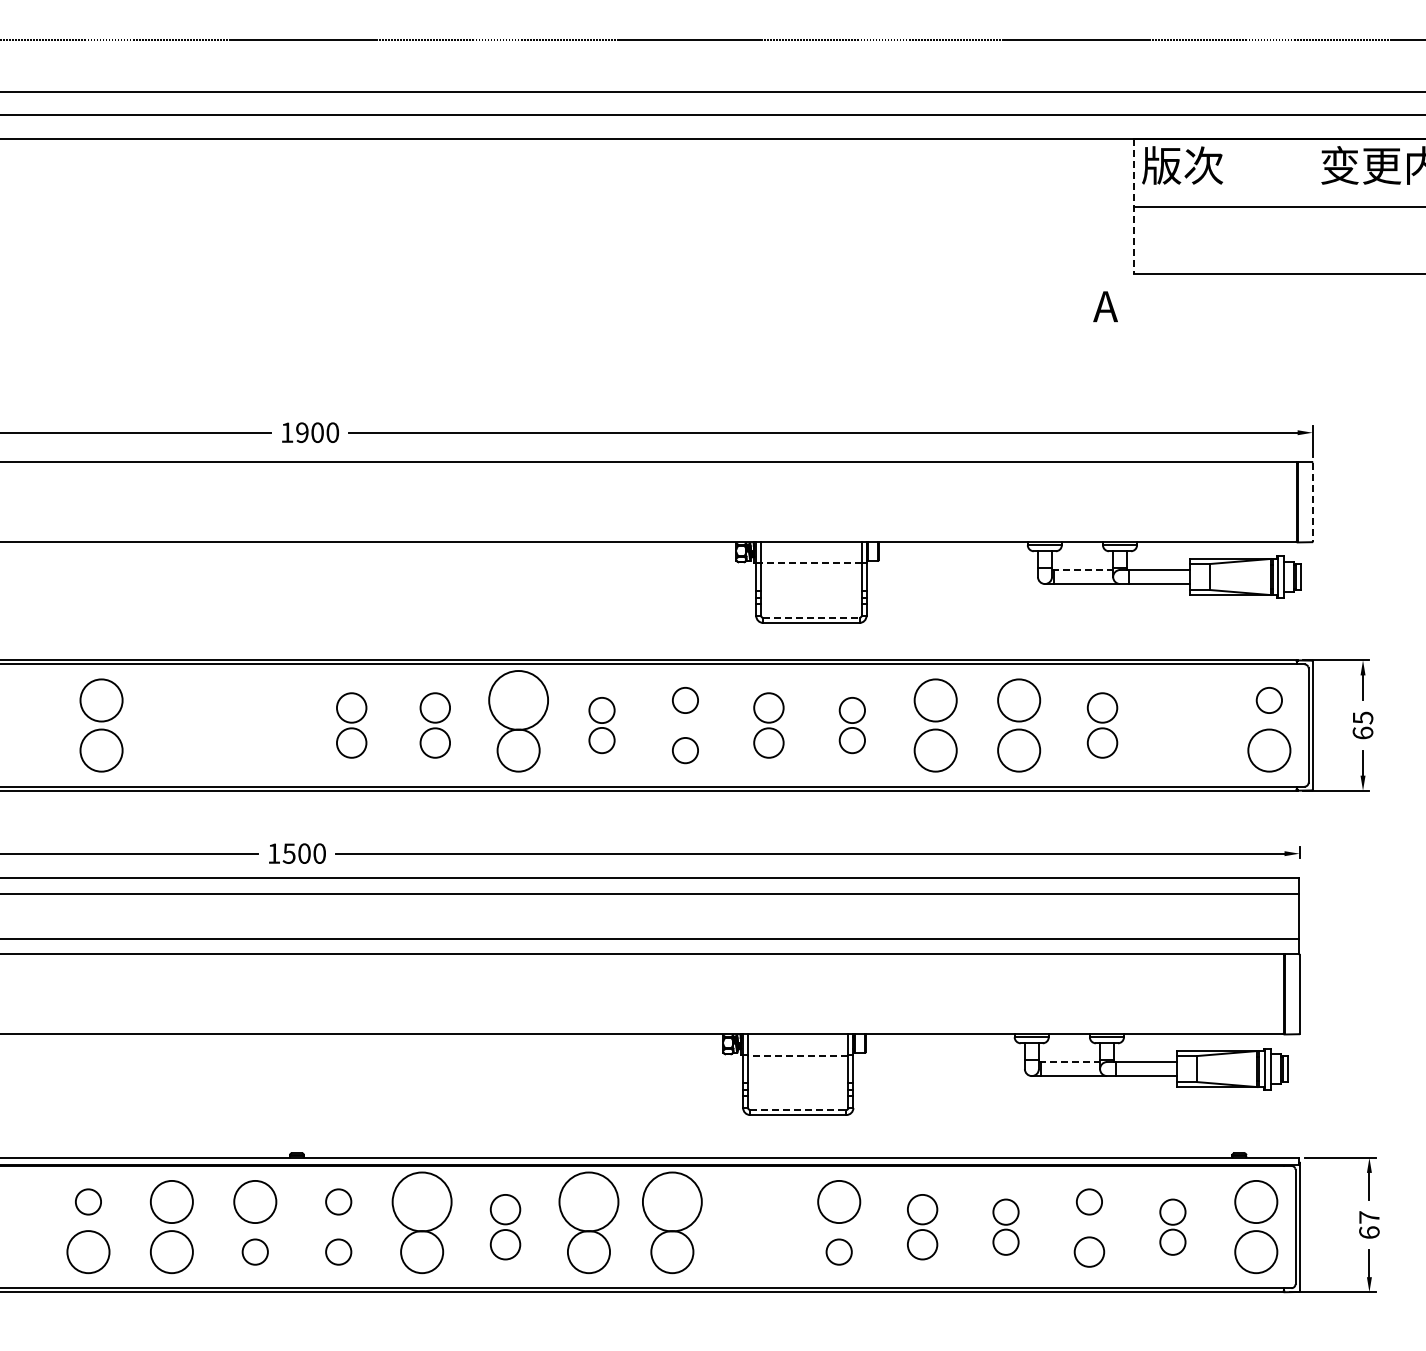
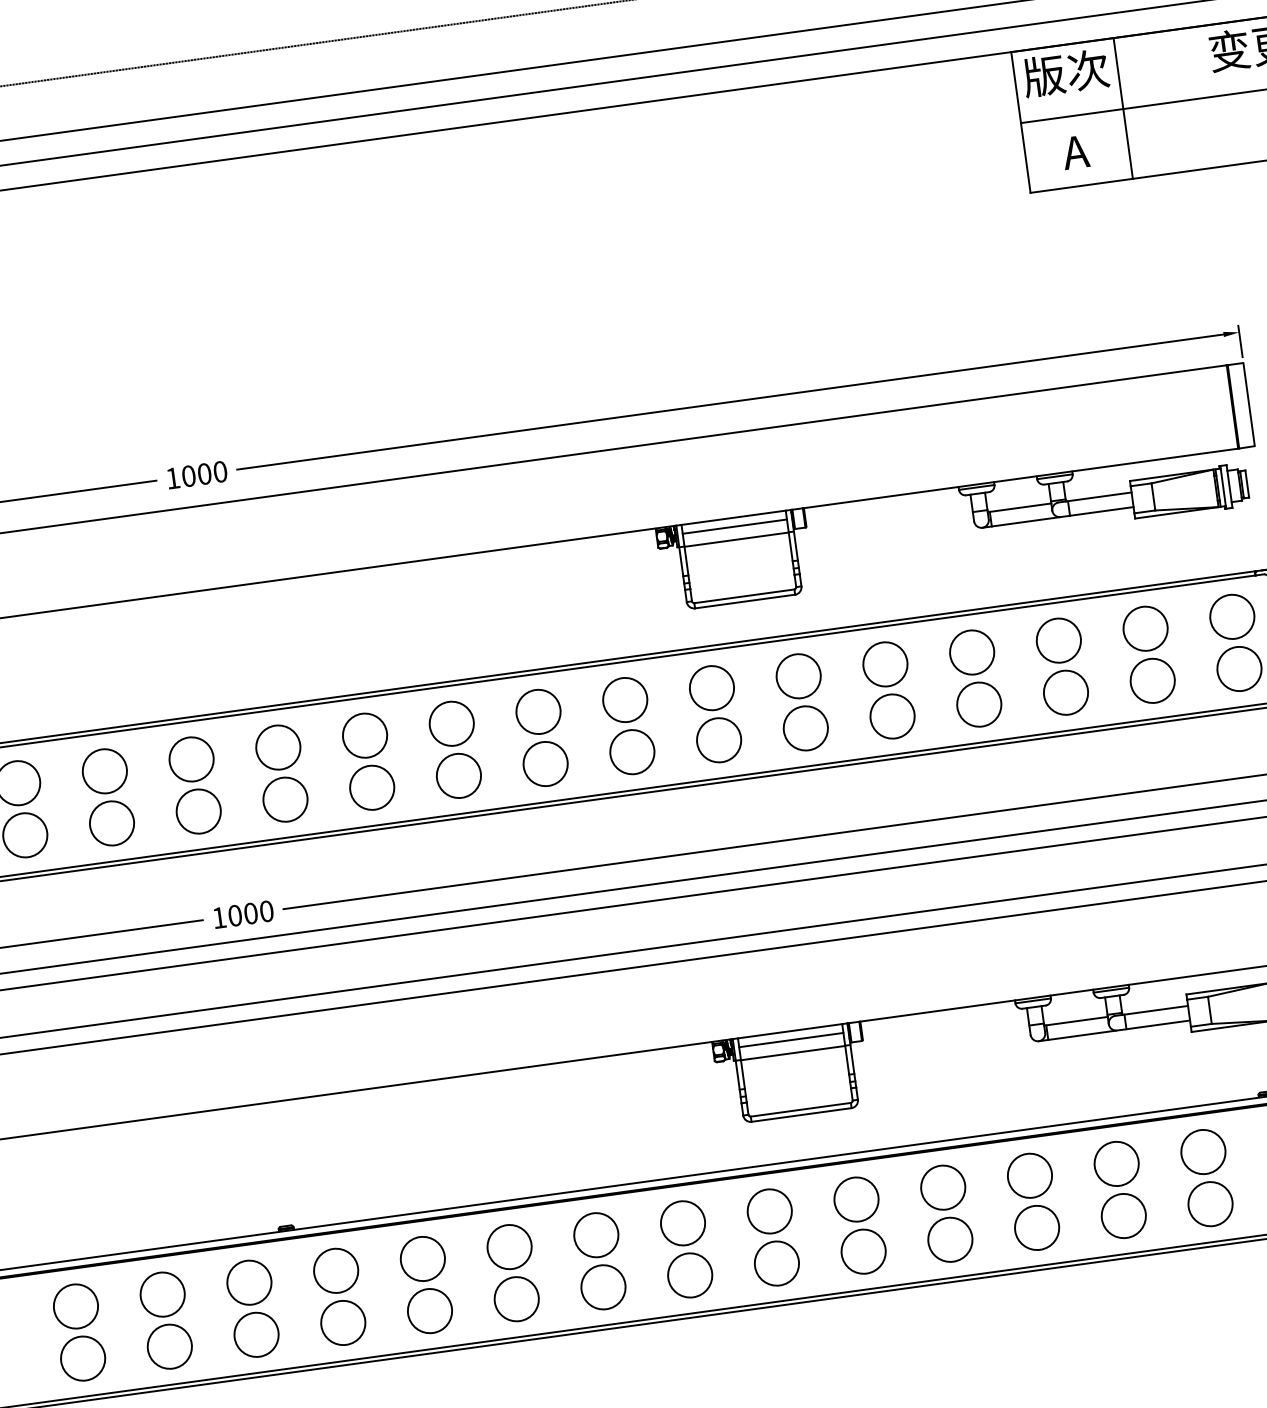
line: (1133, 206) -> (1020, 122), dashed -> solid
line: (1232, 206) -> (1123, 108), added
text: (1105, 306) -> (1075, 152), moved
text: (302, 432) -> (188, 475), 1900 -> 1000
line: (1312, 502) -> (1248, 404), dashed -> solid
line: (811, 550) -> (734, 526), added
line: (810, 563) -> (735, 539), dashed -> solid
line: (1082, 570) -> (1019, 508), dashed -> solid
line: (811, 617) -> (744, 595), dashed -> solid
circle: (518, 700) -> (451, 723), size x0.71
circle: (685, 700) -> (625, 700), size x1.67
circle: (1269, 700) -> (1232, 616), size x1.67
part: (184, 725) -> (107, 797), added
part: (268, 725) -> (195, 785), added
part: (351, 725) -> (281, 773), size x1.43
part: (435, 725) -> (368, 761), size x1.43
part: (601, 725) -> (541, 738), size x1.67
part: (768, 725) -> (715, 714), size x1.43
part: (852, 725) -> (802, 702), size x1.67
part: (1102, 725) -> (1062, 666), size x1.43
part: (1185, 725) -> (1148, 654), added
circle: (685, 750) -> (632, 752), size x1.67
text: (288, 853) -> (234, 915), 1500 -> 1000
line: (798, 1042) -> (791, 1039), added
line: (797, 1055) -> (792, 1053), dashed -> solid
line: (1069, 1062) -> (1076, 1021), dashed -> solid
line: (798, 1110) -> (801, 1110), dashed -> solid
circle: (88, 1201) -> (75, 1305), size x1.67
circle: (338, 1201) -> (335, 1270), size x1.67
circle: (422, 1201) -> (423, 1258), size x0.71
circle: (588, 1201) -> (595, 1234), size x0.71
circle: (672, 1201) -> (683, 1222), size x0.71
circle: (1089, 1201) -> (1116, 1163), size x1.67
part: (505, 1227) -> (513, 1273), size x1.43
part: (755, 1227) -> (773, 1238), added
part: (922, 1227) -> (946, 1214), size x1.43
part: (1005, 1227) -> (1033, 1202), size x1.67
part: (1172, 1227) -> (1206, 1178), size x1.67
circle: (255, 1252) -> (256, 1335), size x1.67
circle: (338, 1252) -> (343, 1323), size x1.67
circle: (839, 1252) -> (864, 1252), size x1.67
circle: (1089, 1252) -> (1123, 1216), size x1.43

